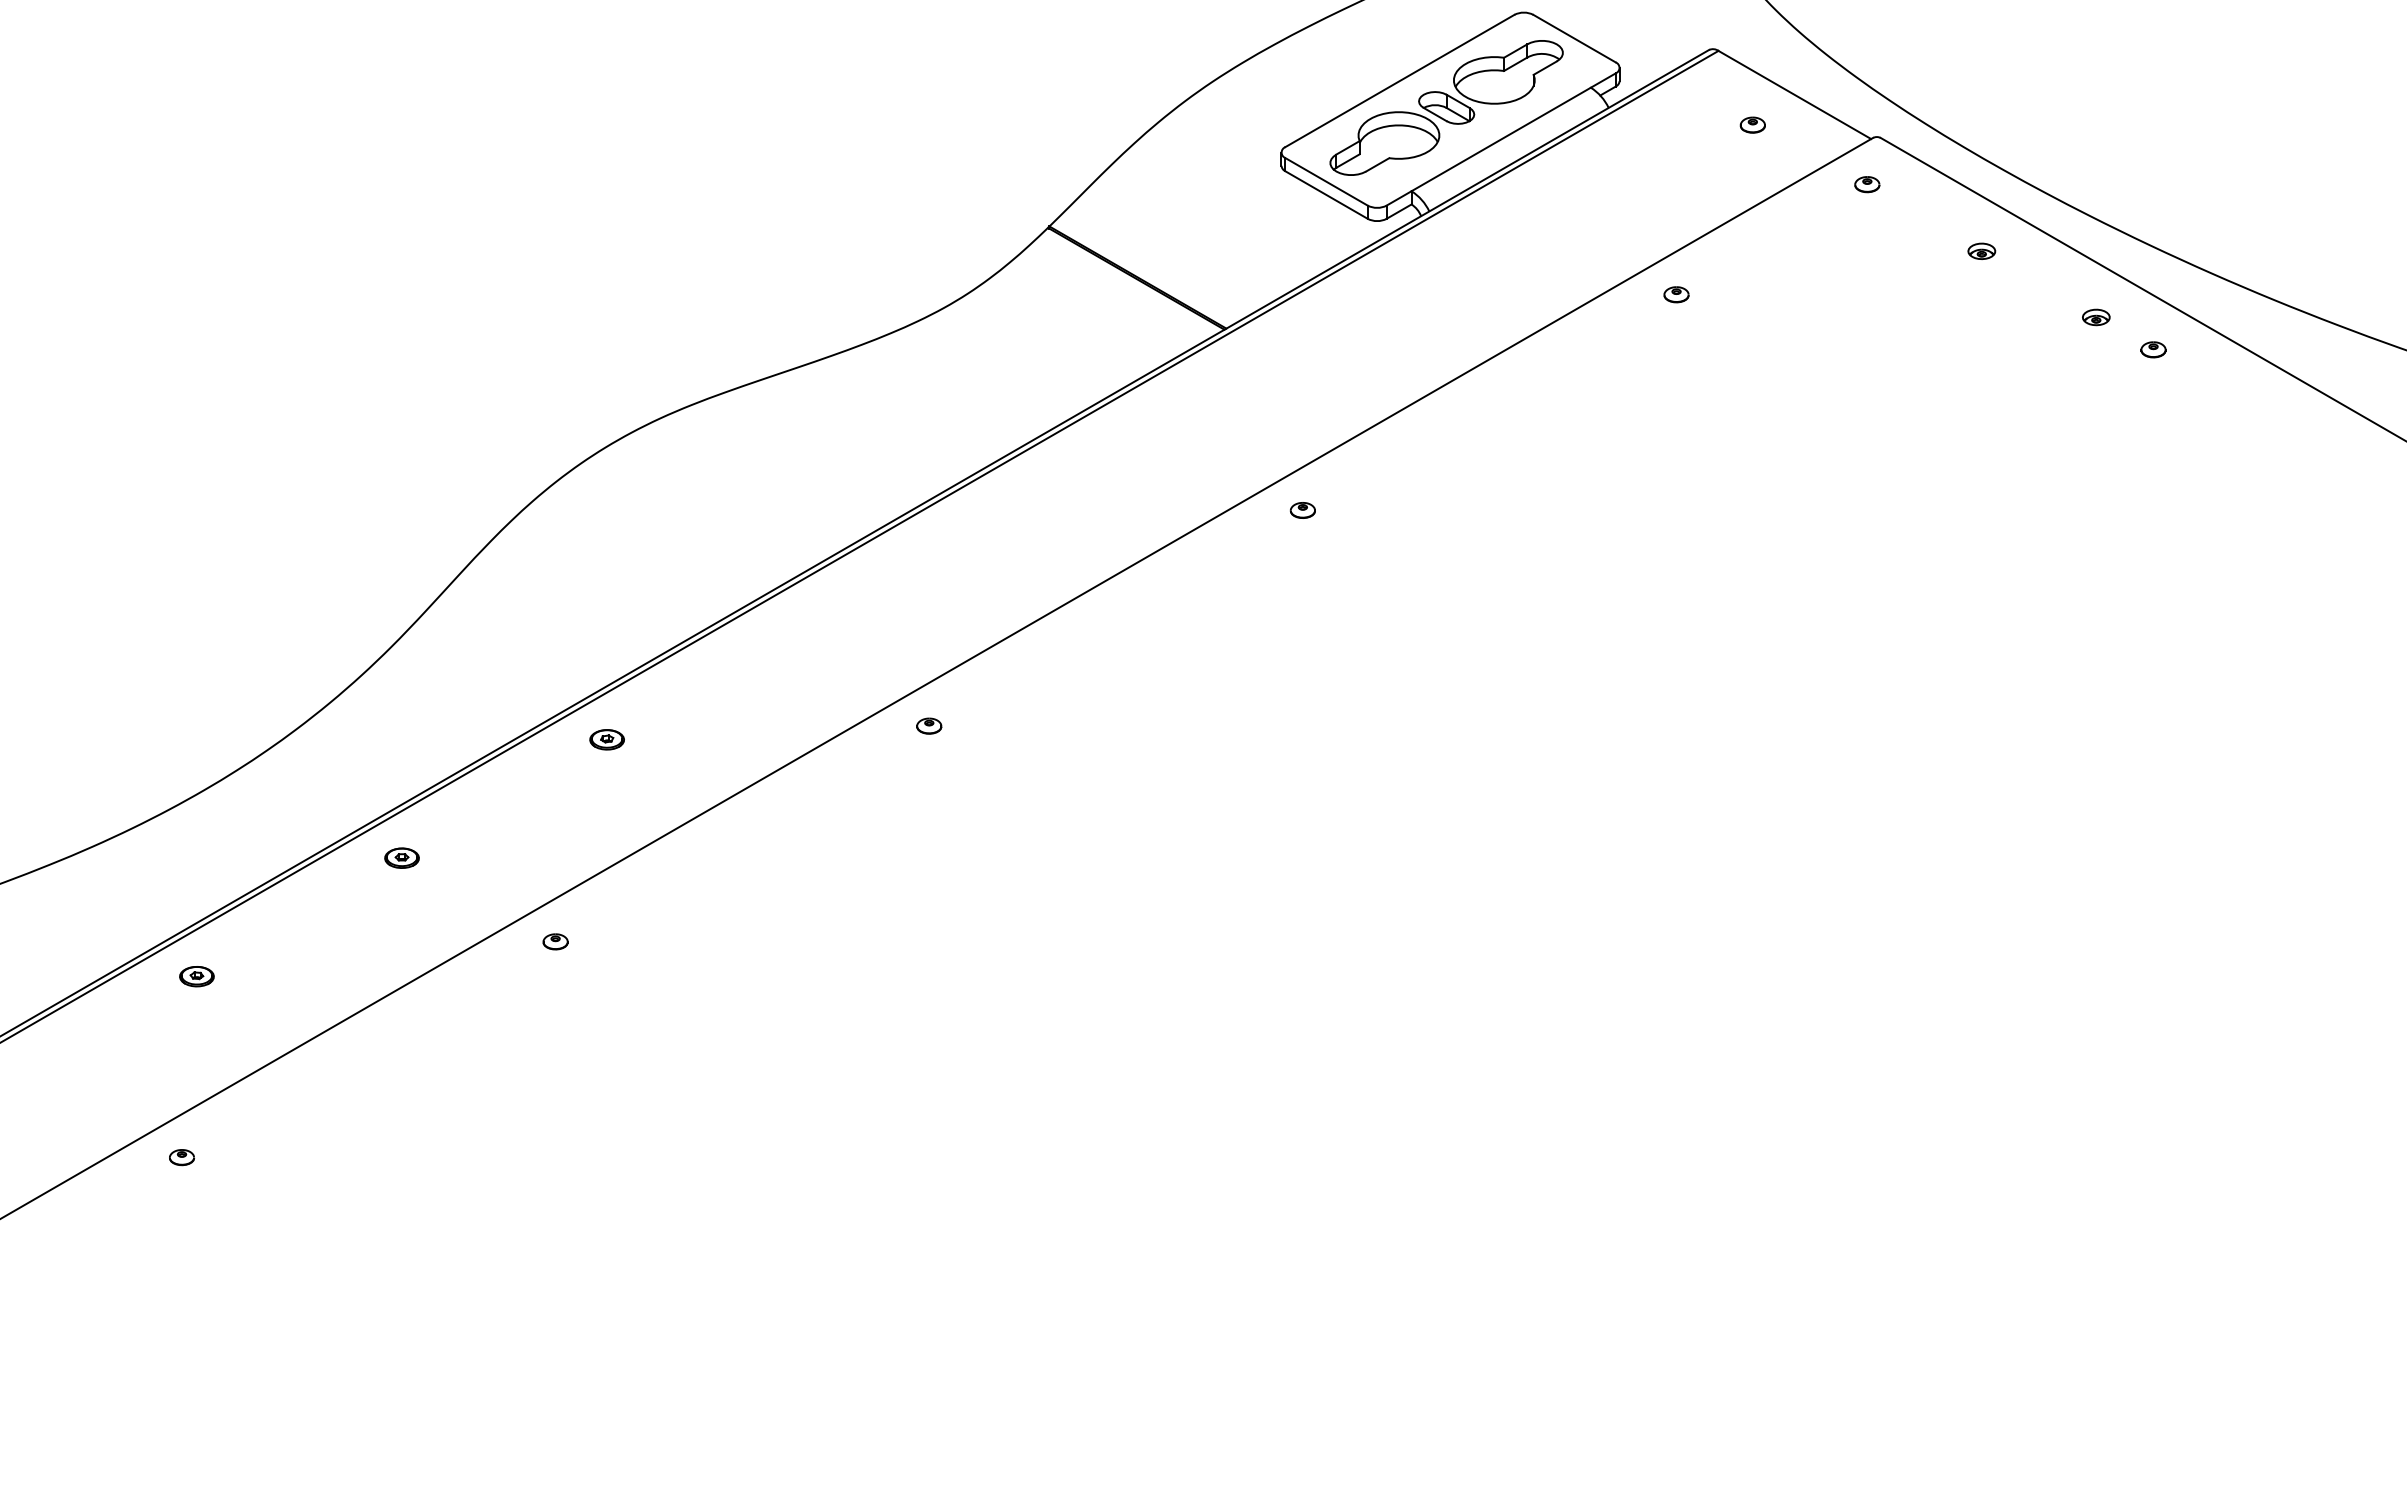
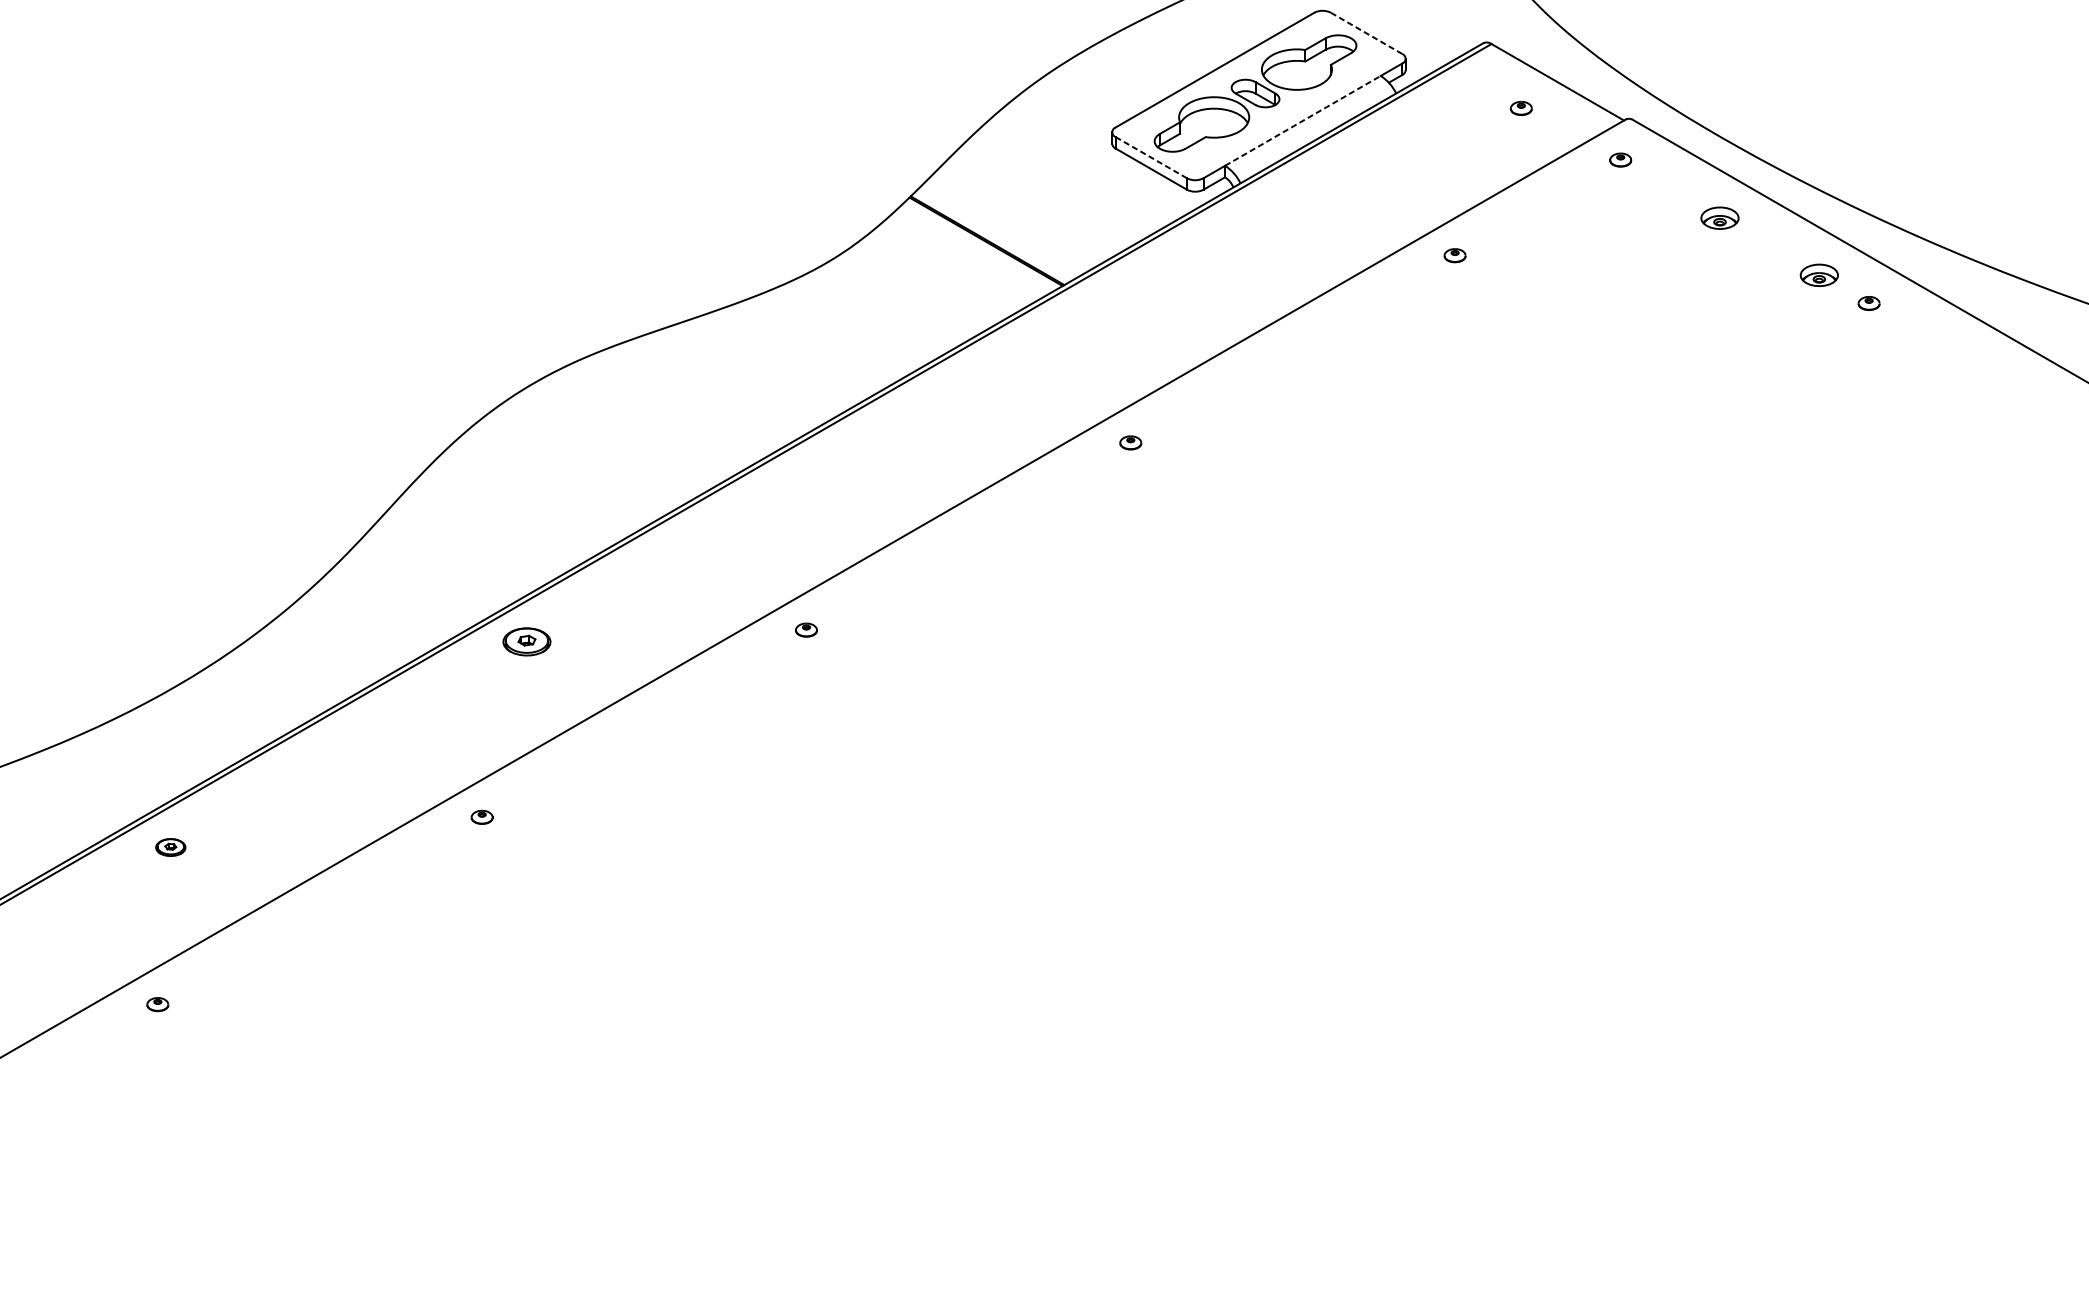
line: (1574, 38) -> (1366, 33), solid -> dashed
line: (1501, 139) -> (1303, 120), solid -> dashed
line: (1326, 182) -> (1151, 158), solid -> dashed
part: (1981, 250) -> (1719, 217), size x1.6
part: (2096, 317) -> (1819, 275), size x1.6
part: (606, 739) -> (526, 641), size x1.6
part: (401, 857) -> (348, 744), removed

